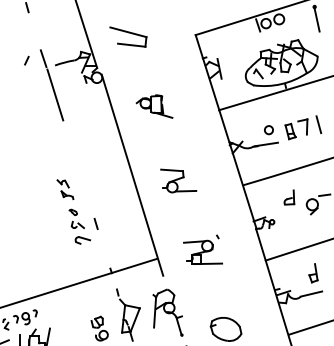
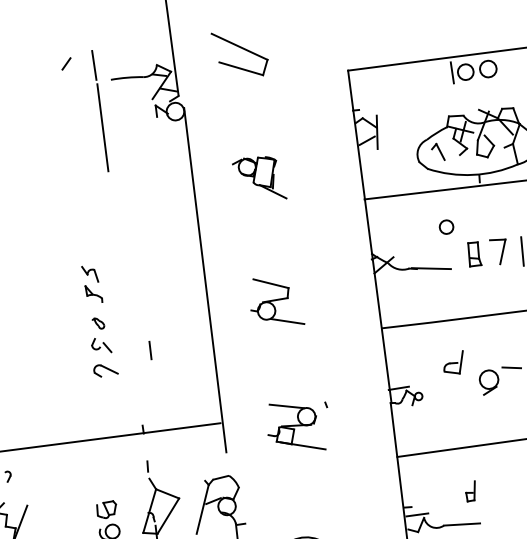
circle: (268, 130) -> (445, 227), moved
line: (95, 224) -> (149, 351), moved
part: (313, 273) -> (471, 491), size x0.7

